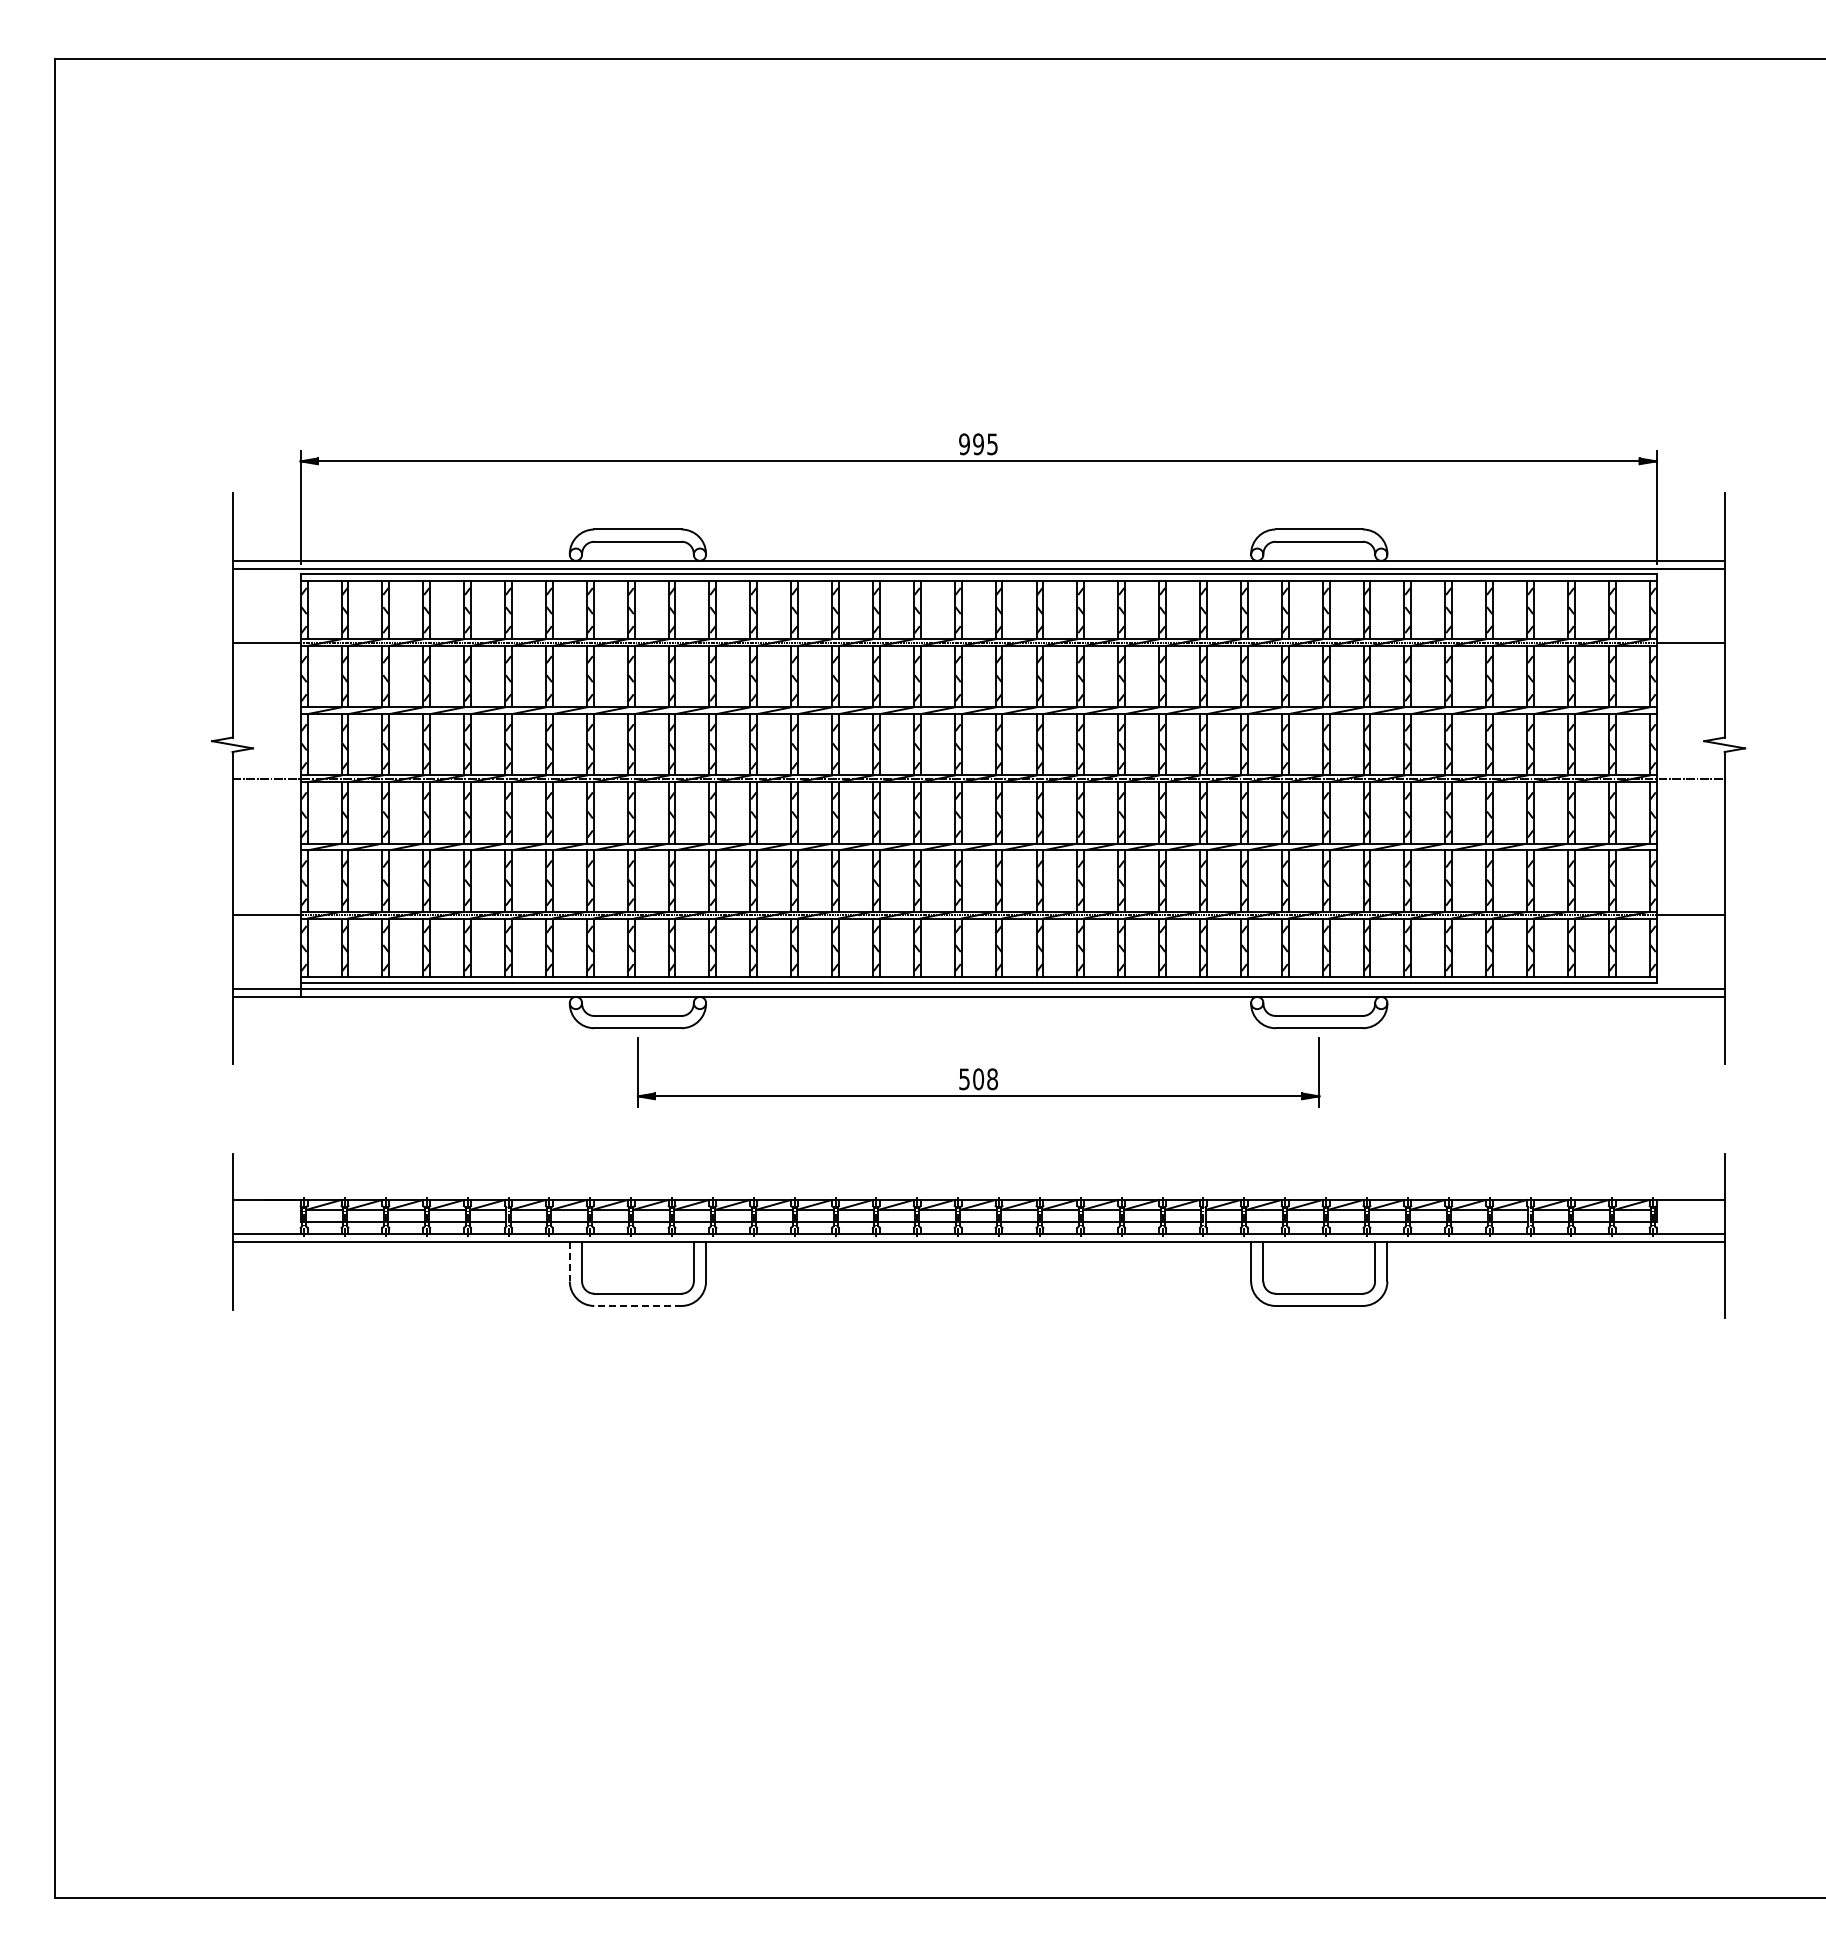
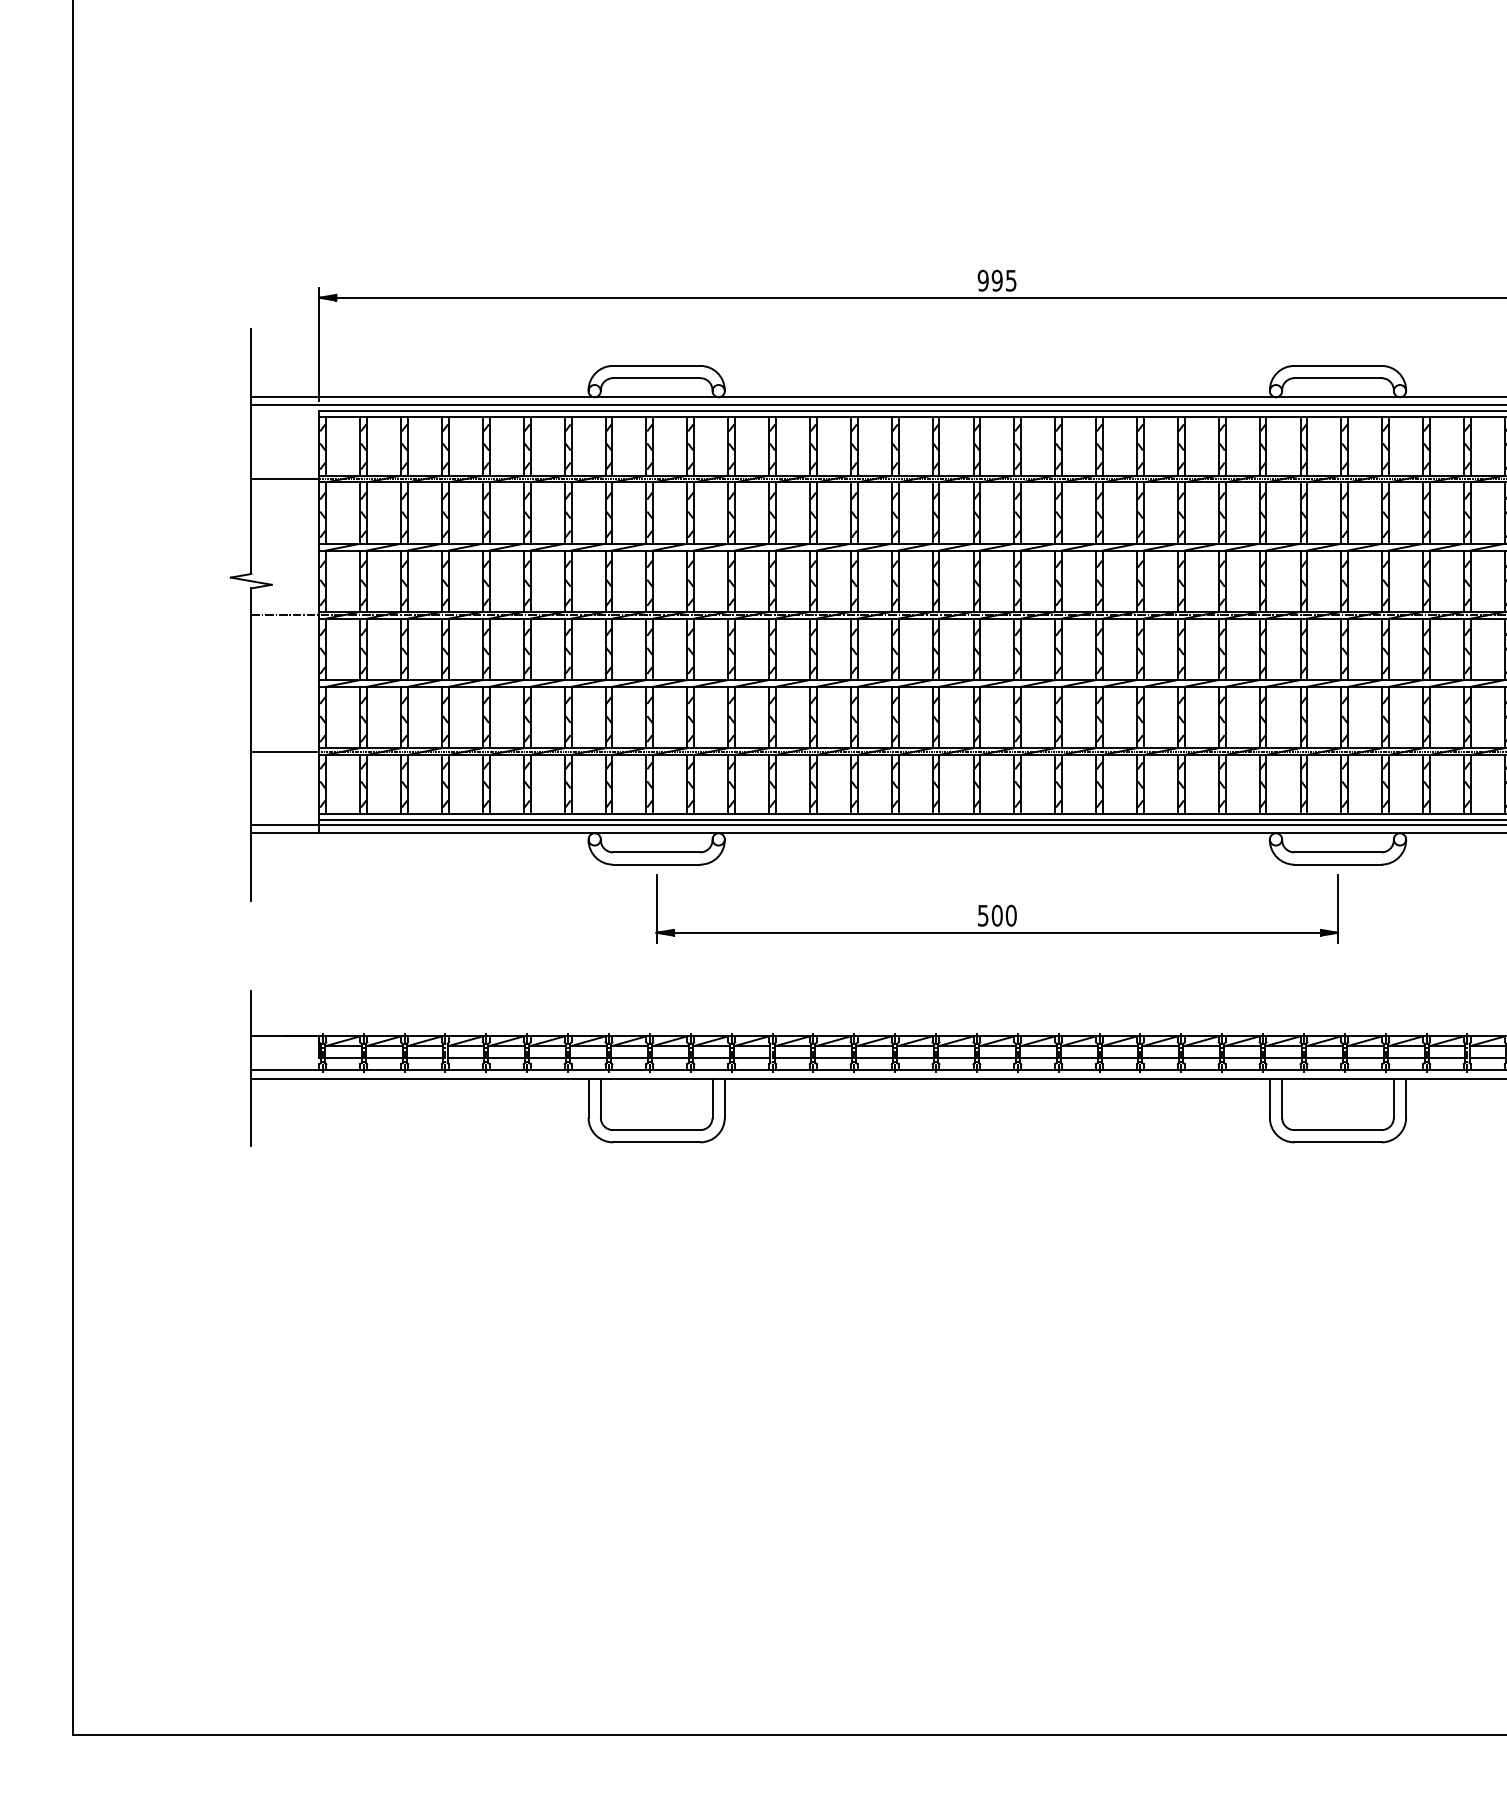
text: (992, 1078) -> (1011, 914), 508 -> 500
line: (569, 1261) -> (588, 1097), dashed -> solid
line: (637, 1305) -> (656, 1141), dashed -> solid

